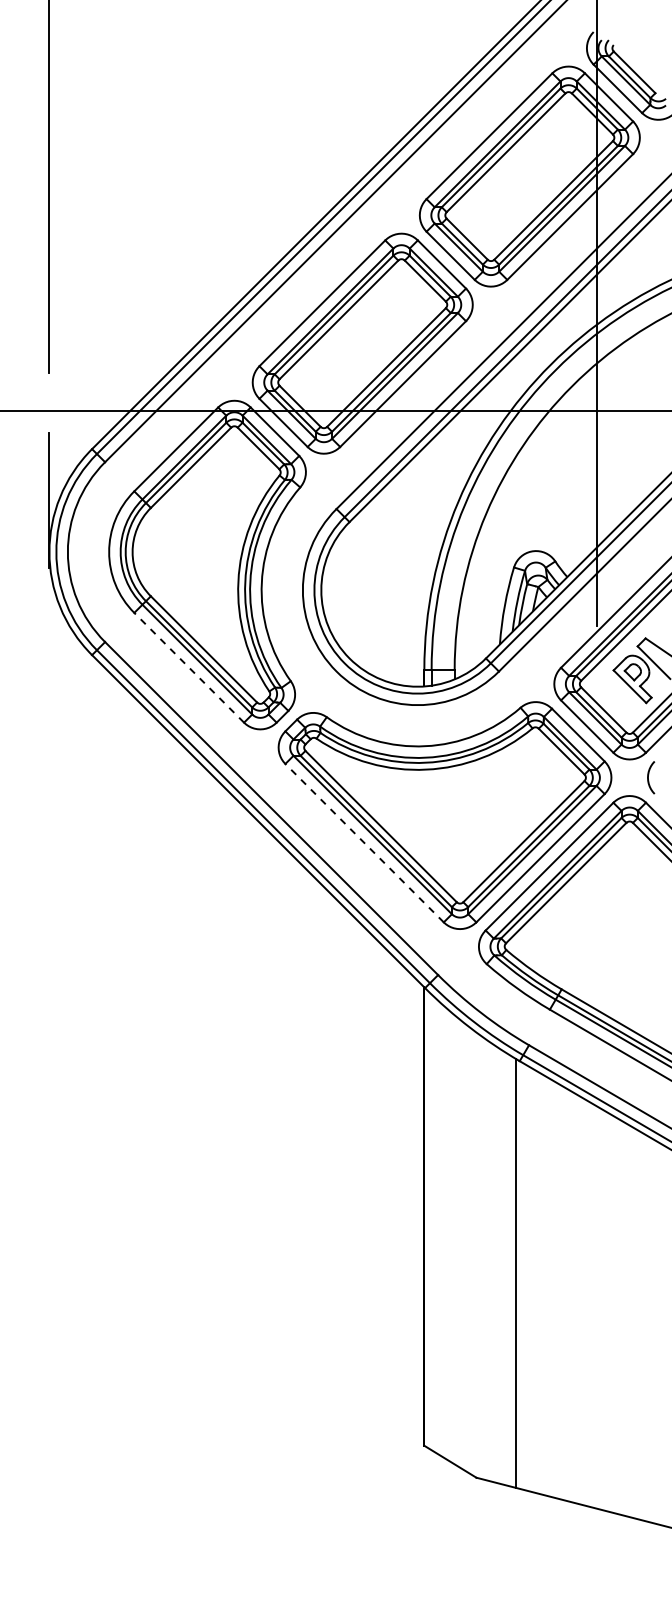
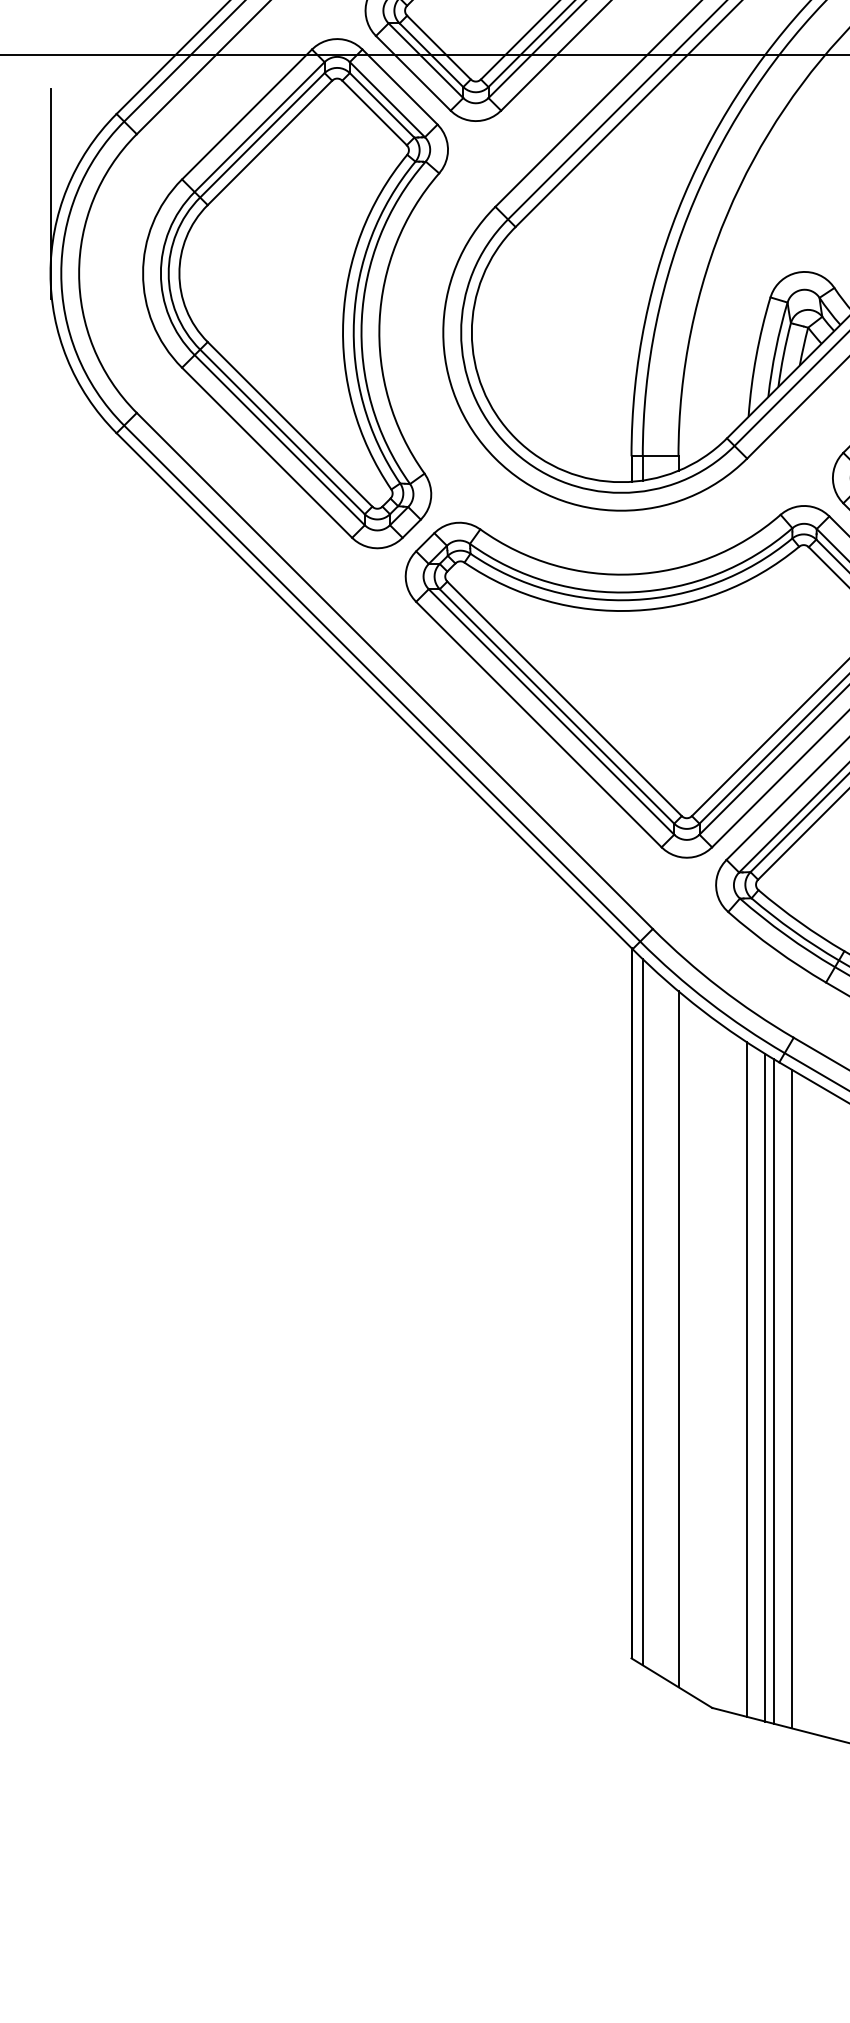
line: (189, 667) -> (267, 452), dashed -> solid
line: (364, 842) -> (538, 723), dashed -> solid
line: (431, 1222) -> (642, 1312), added
line: (454, 1239) -> (678, 1338), added
line: (499, 1265) -> (747, 1379), added
line: (510, 1270) -> (764, 1386), added
line: (527, 1277) -> (791, 1397), added

